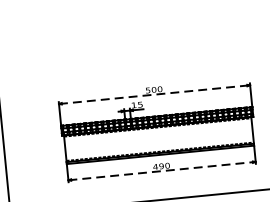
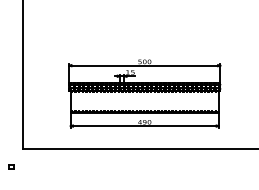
line: (154, 94) -> (144, 65), dashed -> solid
line: (161, 171) -> (144, 126), dashed -> solid

